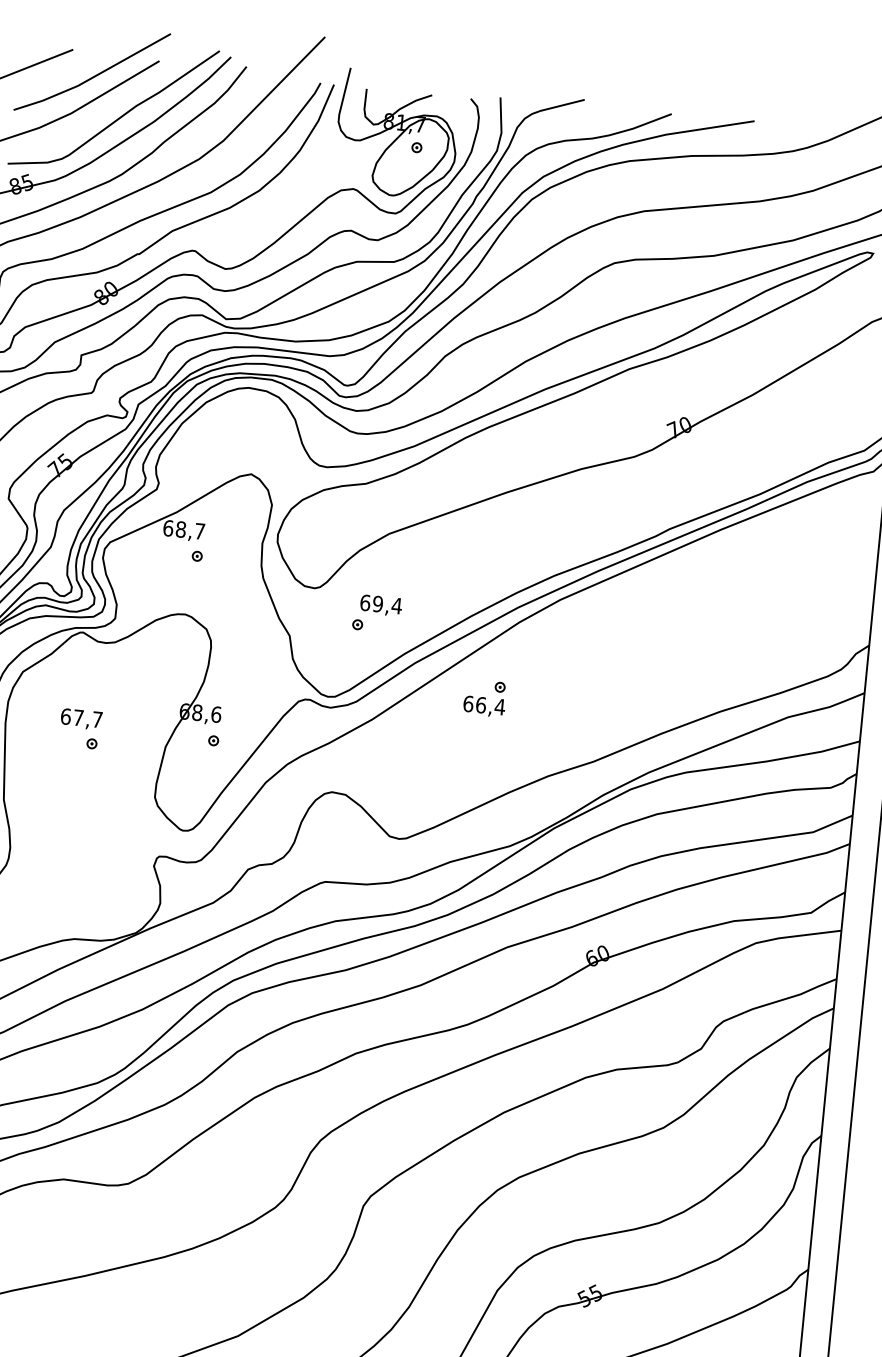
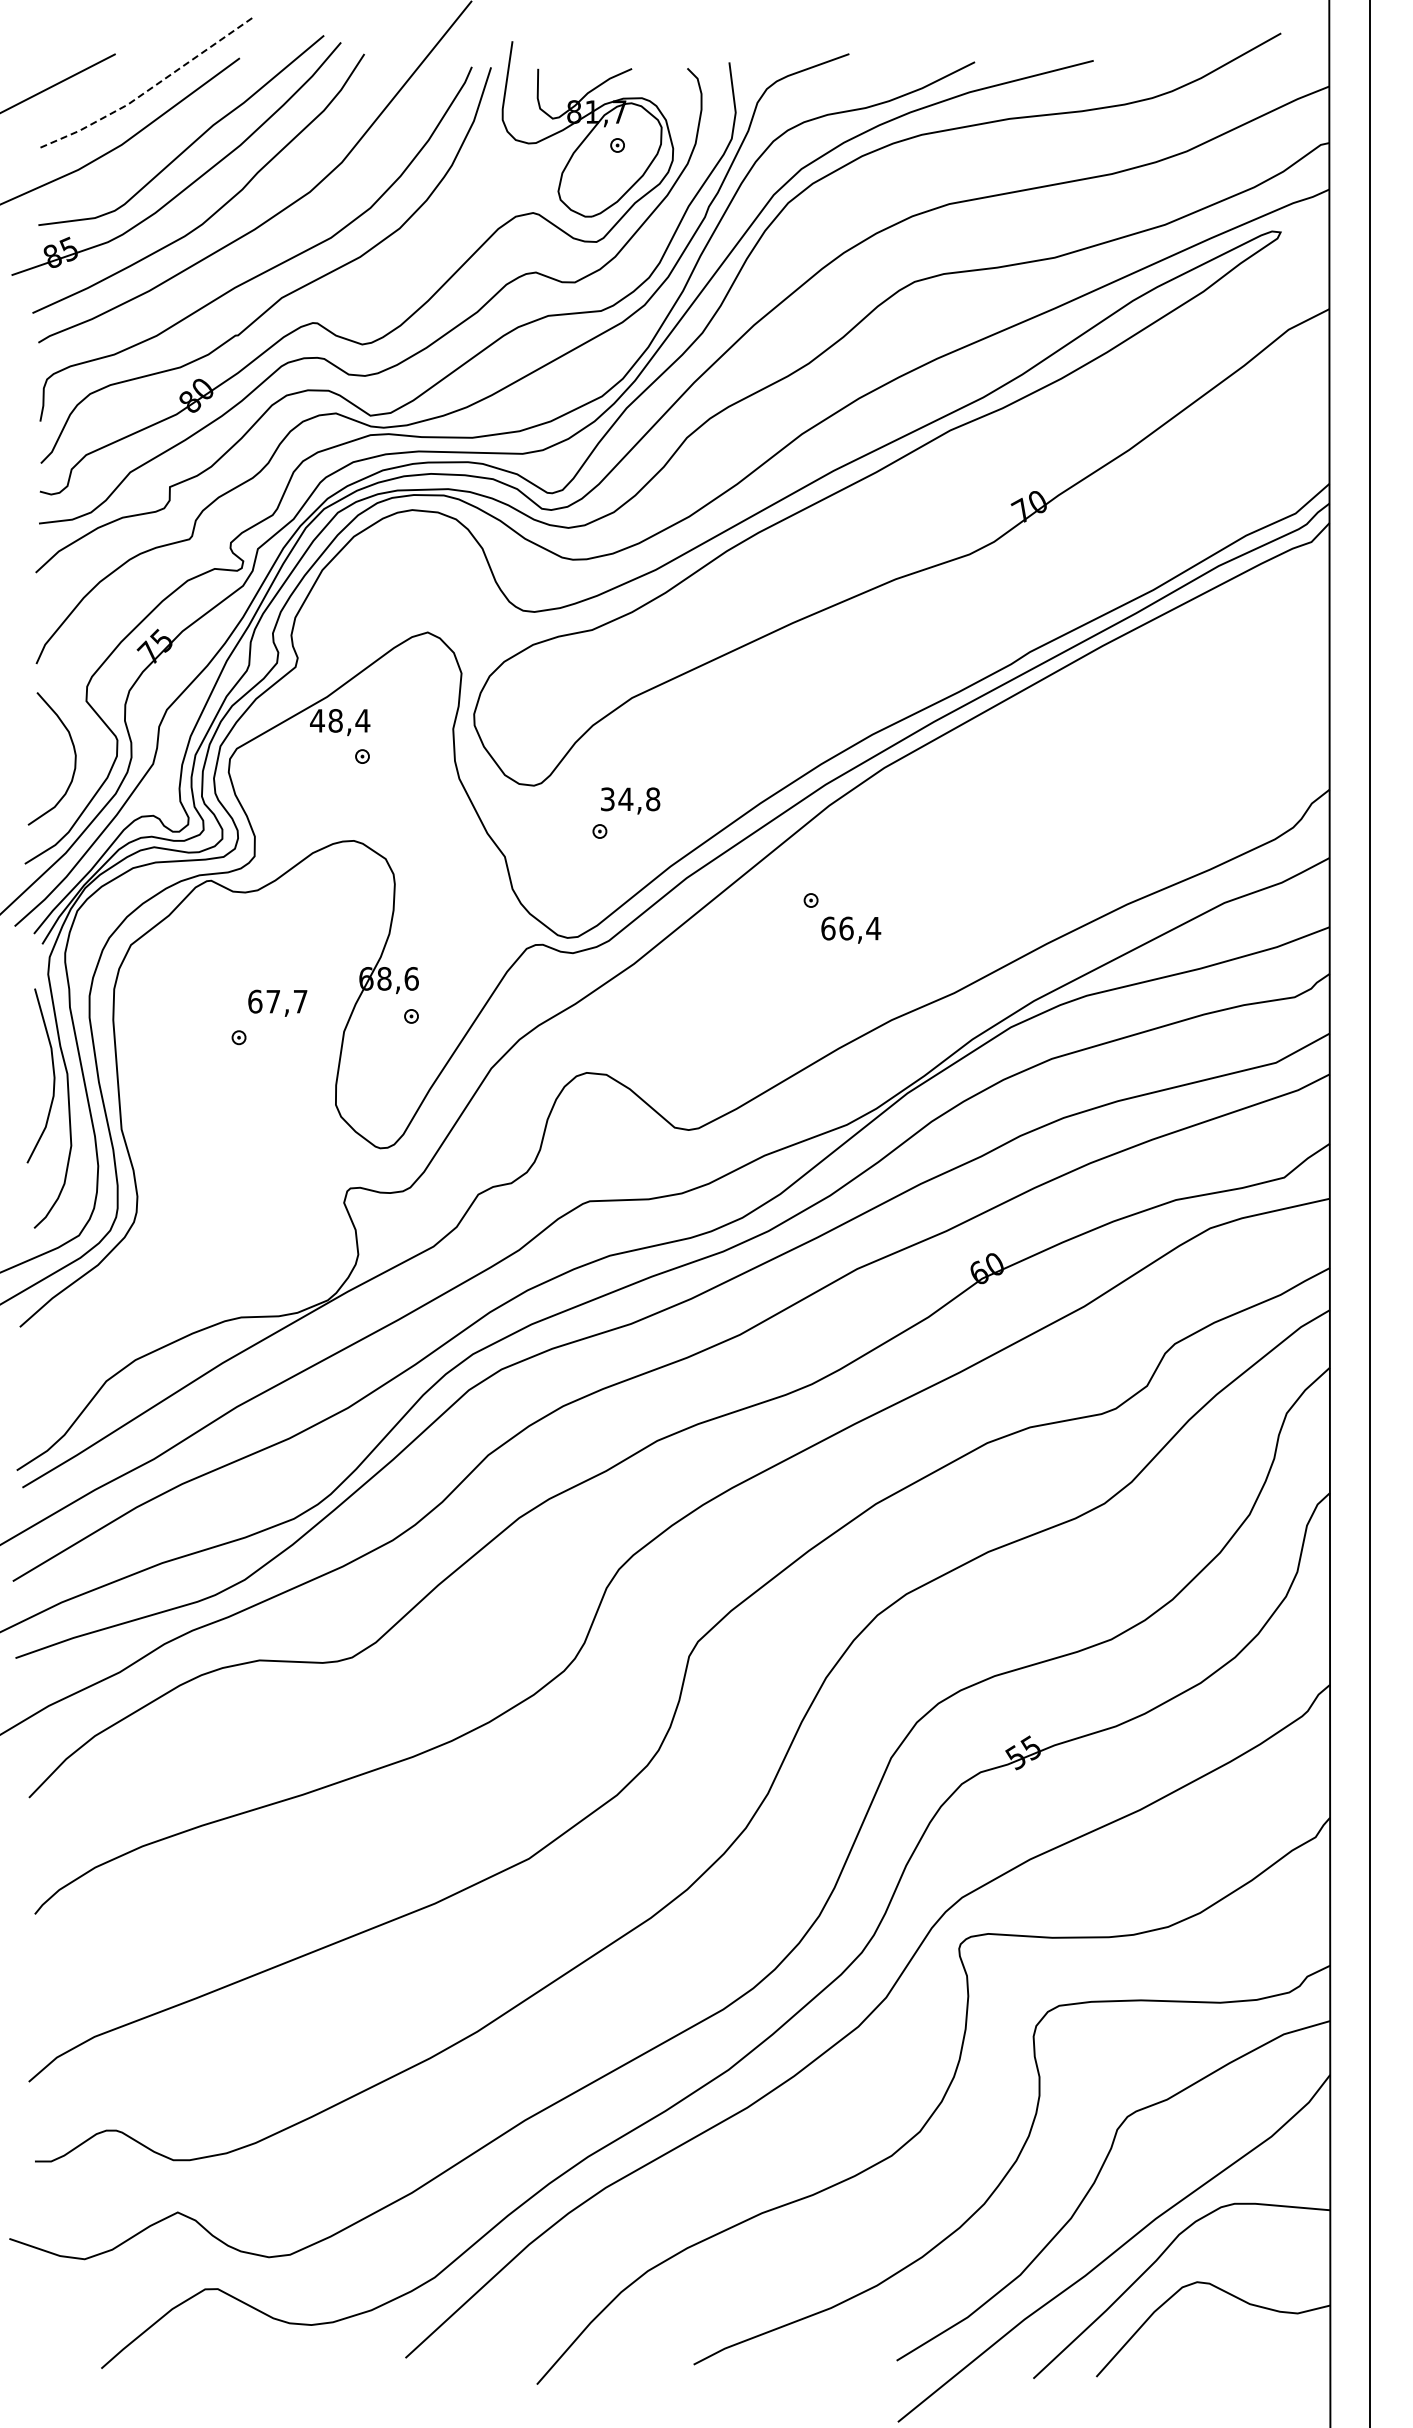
line: (93, 77) -> (148, 90), solid -> dashed
text: (184, 529) -> (340, 720), 68,7 -> 48,4
text: (381, 604) -> (630, 799), 69,4 -> 34,8
text: (484, 706) -> (851, 929), moved
text: (81, 718) -> (277, 1002), moved

